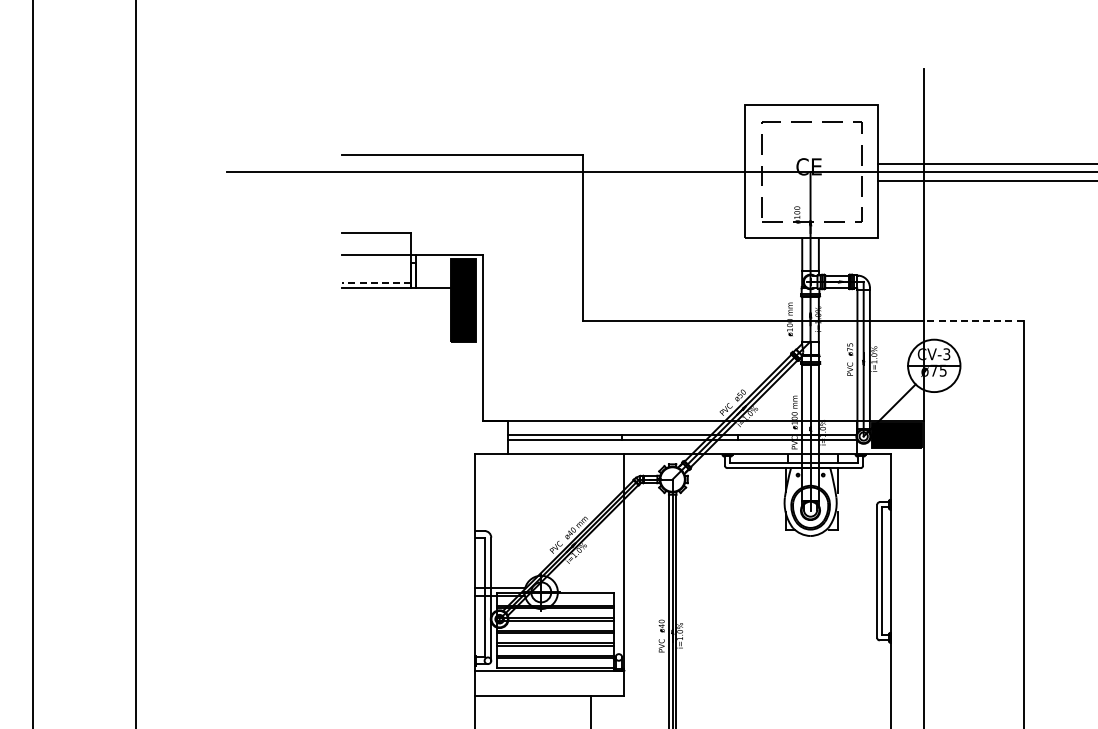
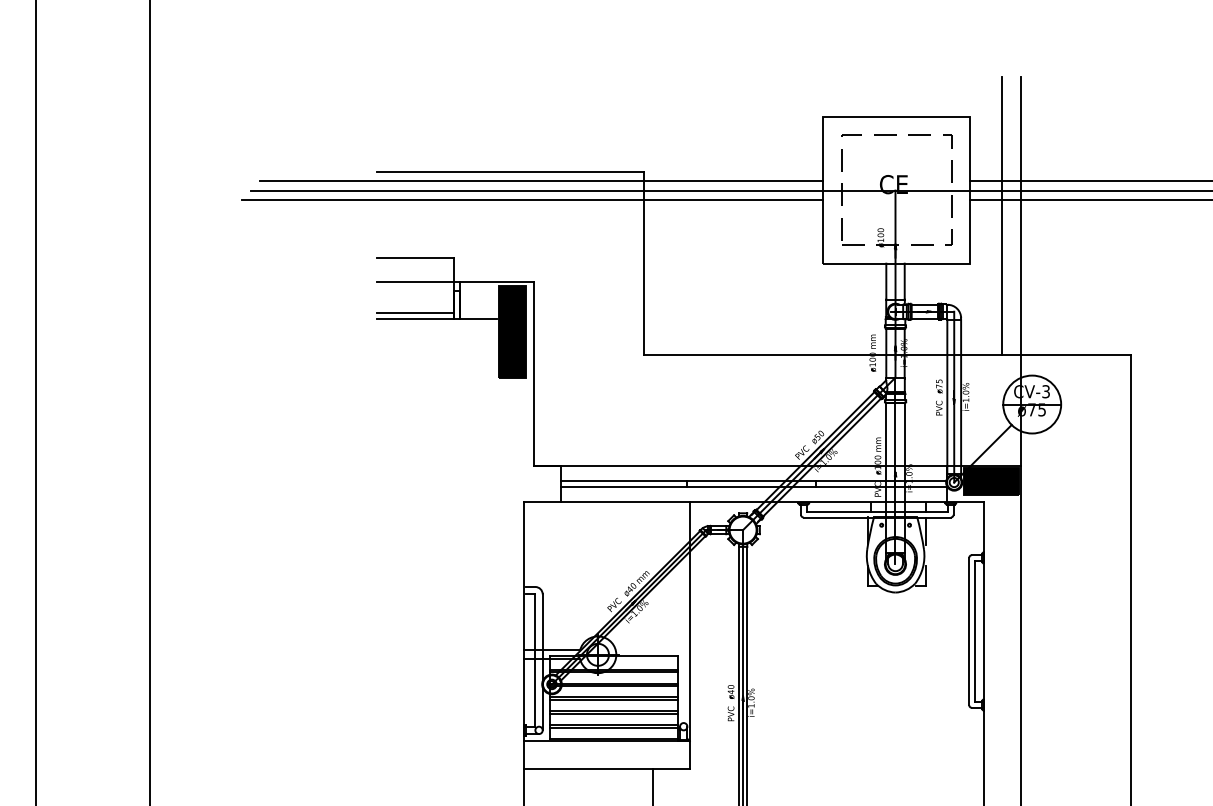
line: (489, 163) -> (540, 180), added
line: (482, 180) -> (533, 199), added
line: (907, 195) -> (1002, 216), added
line: (376, 283) -> (415, 313), dashed -> solid
line: (973, 321) -> (1075, 355), dashed -> solid

